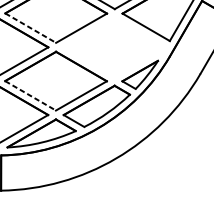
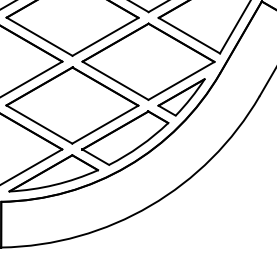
line: (31, 28) -> (40, 37), dashed -> solid
part: (114, 47) -> (148, 61), added
line: (30, 95) -> (39, 124), dashed -> solid

